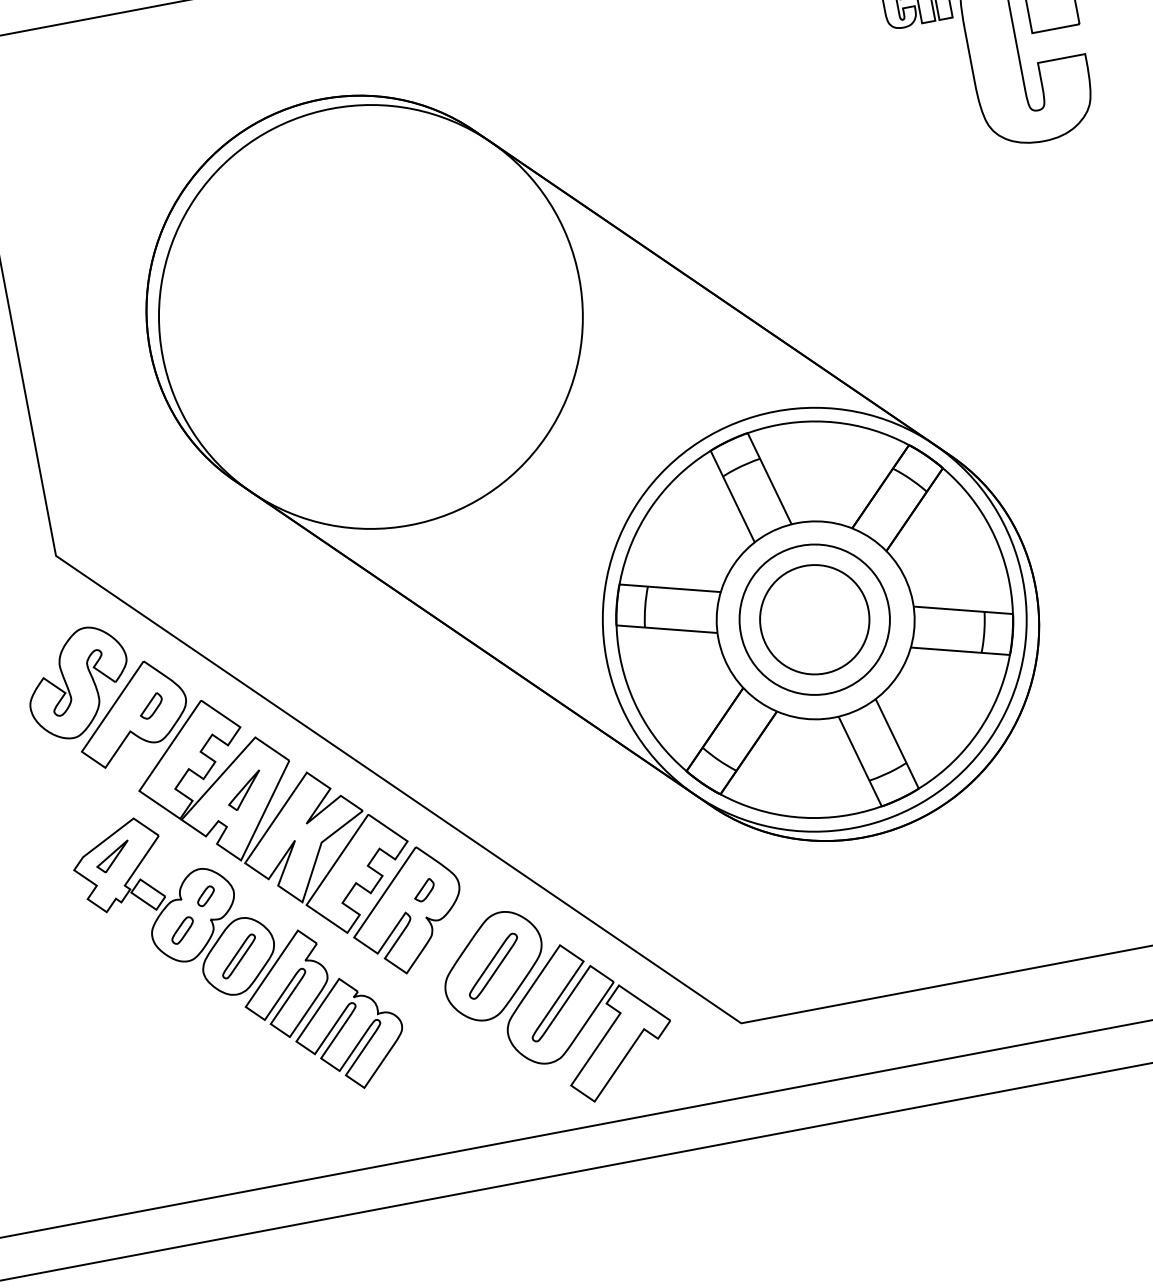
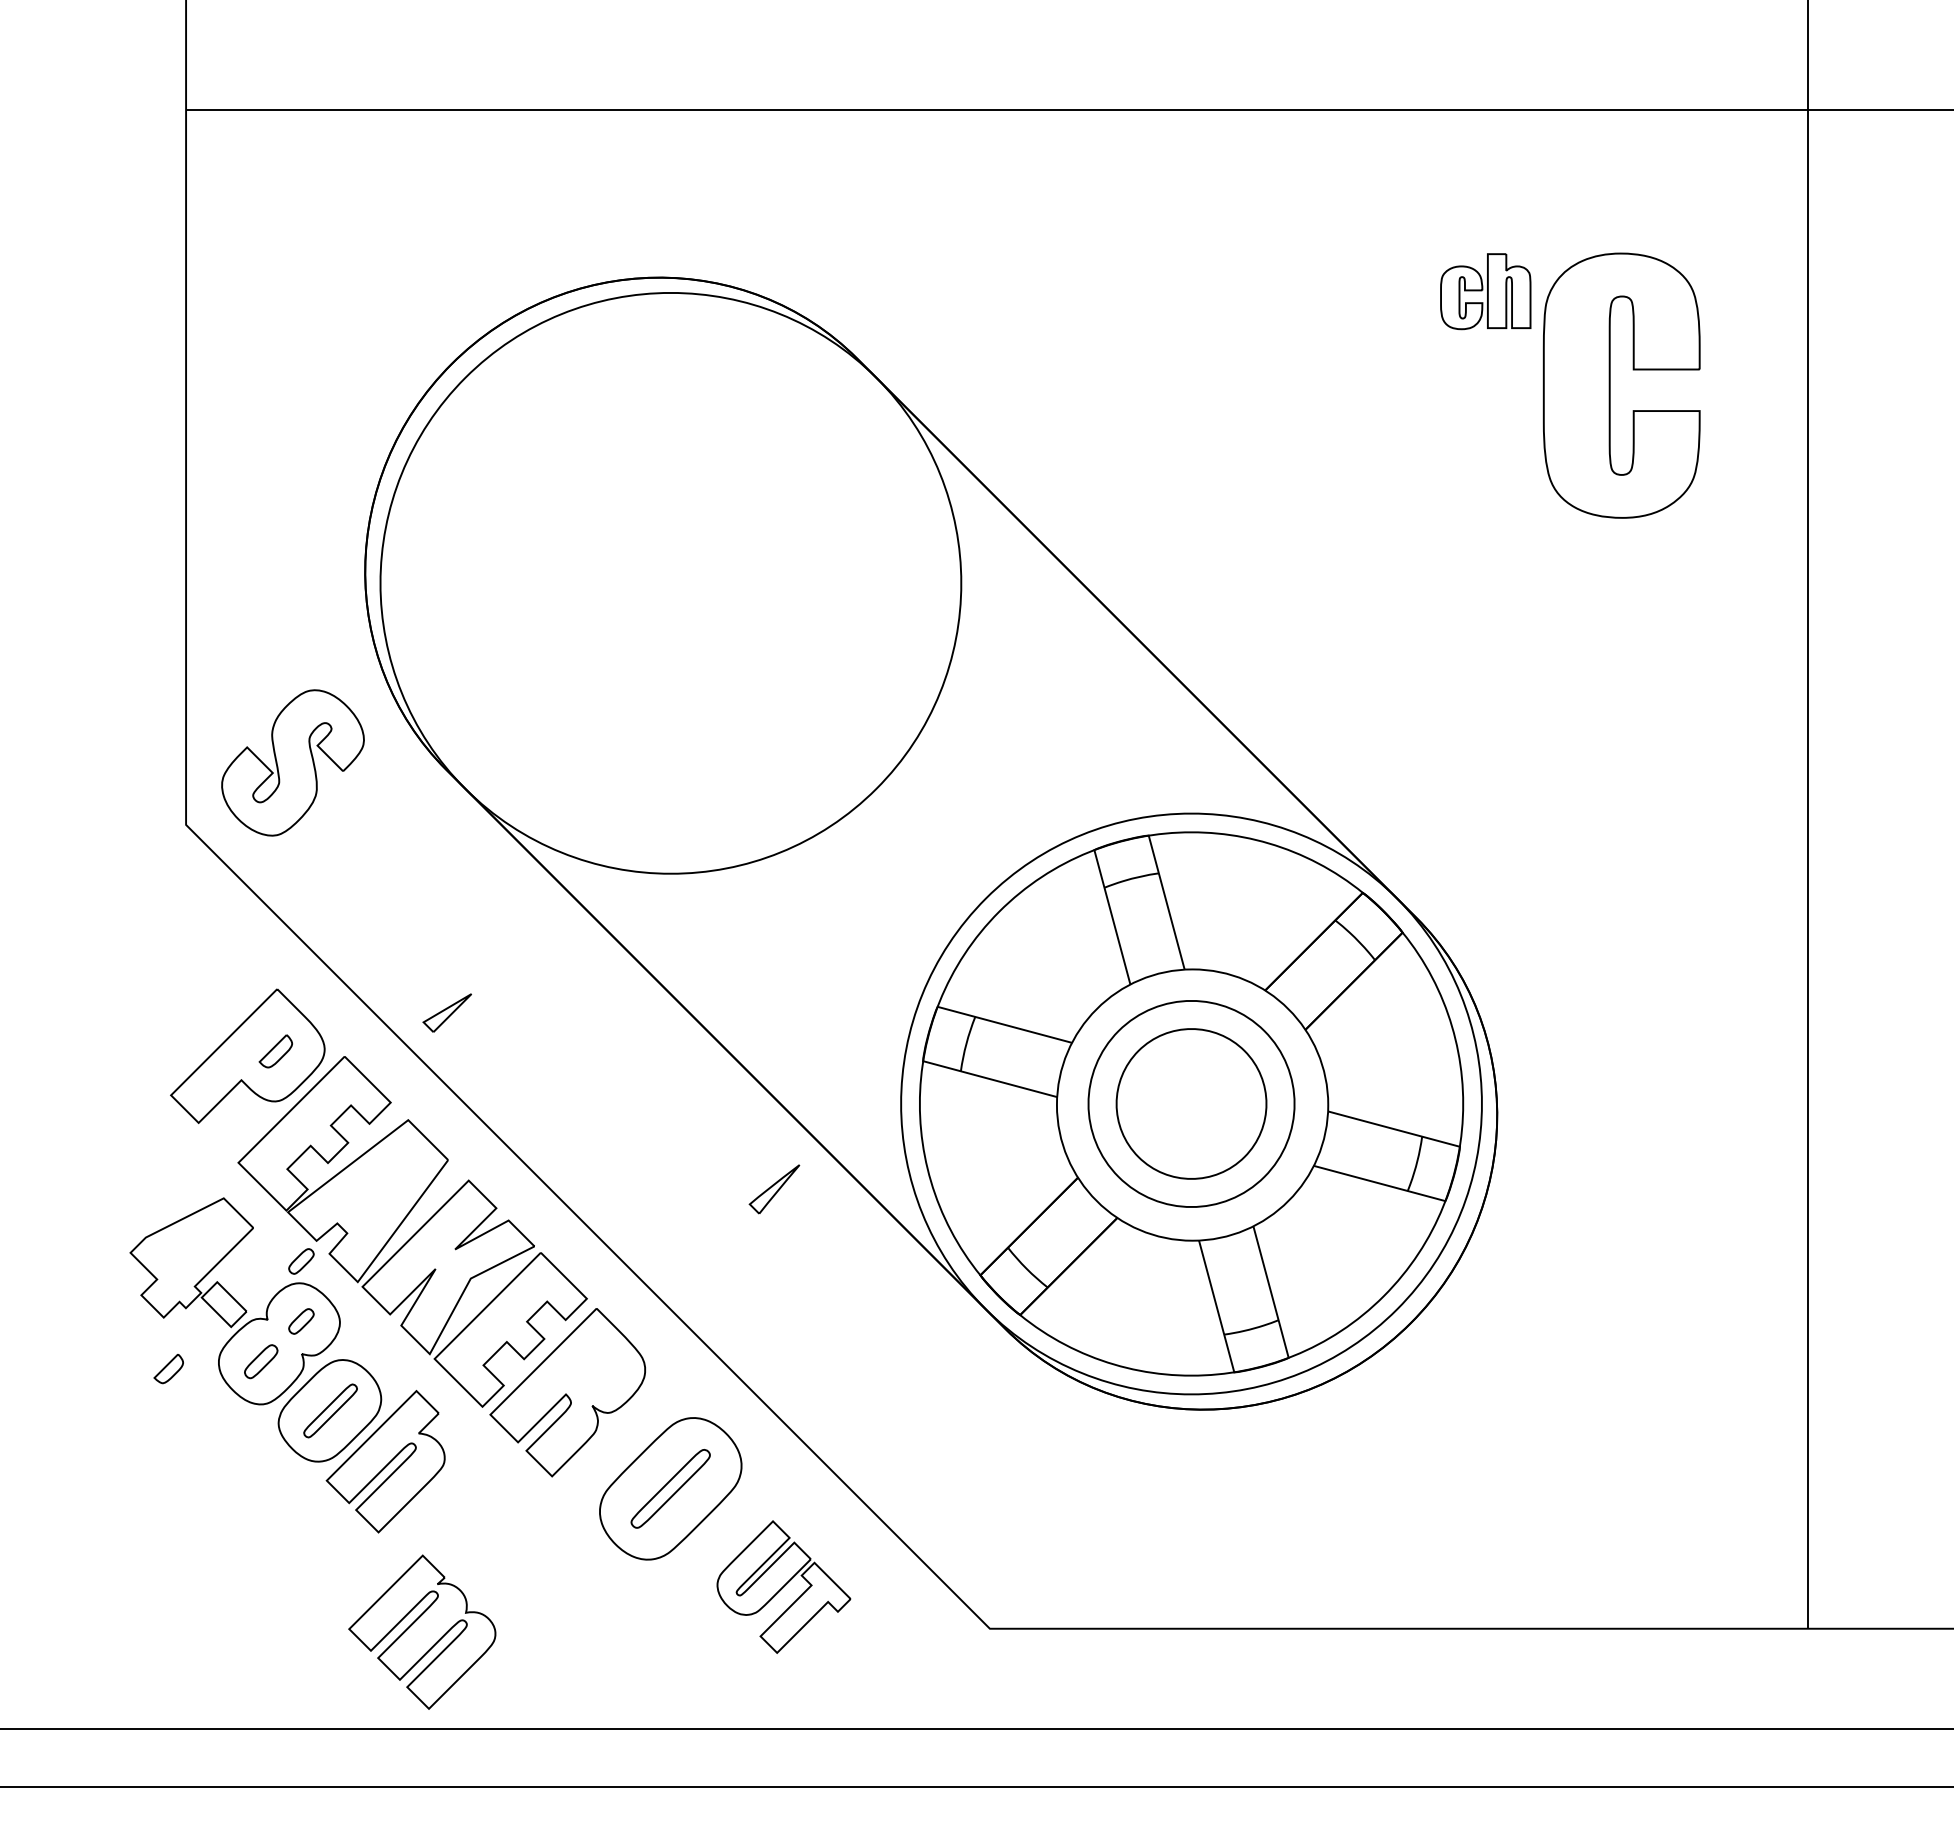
part: (78, 682) -> (292, 762), moved
part: (244, 790) -> (774, 1189), moved
part: (197, 853) -> (301, 1261), added
part: (112, 856) -> (446, 1012), moved
part: (424, 890) -> (168, 1369), moved
part: (587, 1020) -> (783, 1586), size x0.6
part: (349, 1033) -> (422, 1631), moved

